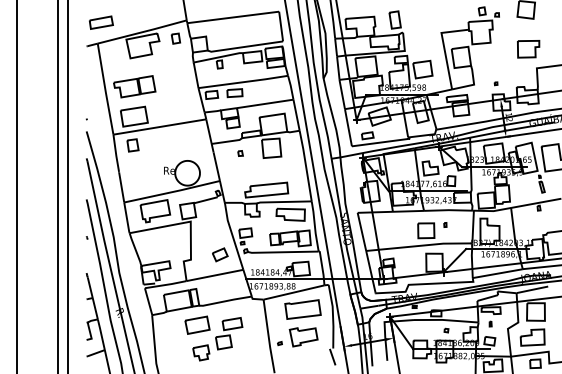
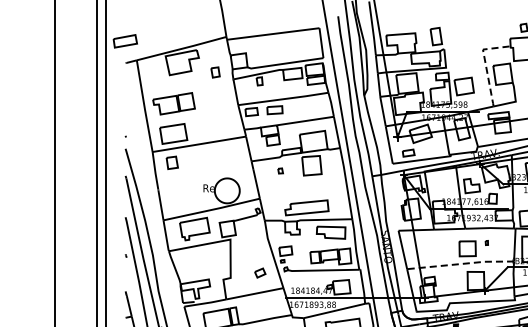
part: (101, 22) -> (125, 41), moved
part: (175, 38) -> (215, 72), moved
line: (444, 47) -> (486, 64), solid -> dashed
line: (419, 245) -> (460, 263), solid -> dashed
part: (220, 254) -> (260, 272), size x0.7

